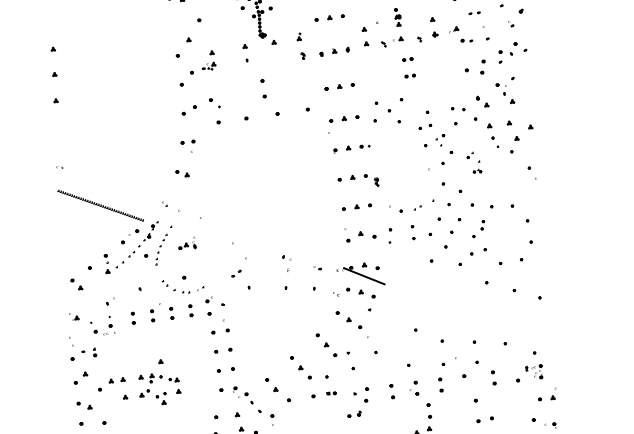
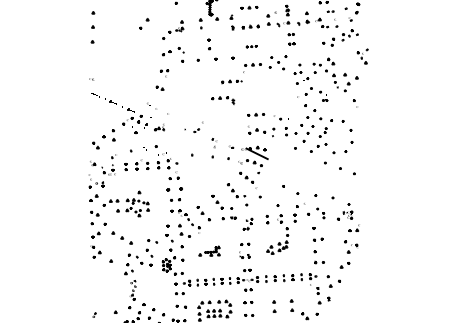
part: (183, 47) -> (144, 23), moved
part: (338, 86) -> (251, 46), size x0.6
part: (505, 90) -> (362, 56), moved
part: (351, 147) -> (231, 81), moved
part: (359, 181) -> (223, 100), moved
part: (239, 267) -> (198, 127), moved
part: (222, 349) -> (174, 188), size x1.6
part: (485, 373) -> (320, 213), size x0.7
part: (357, 401) -> (247, 223), size x0.7

